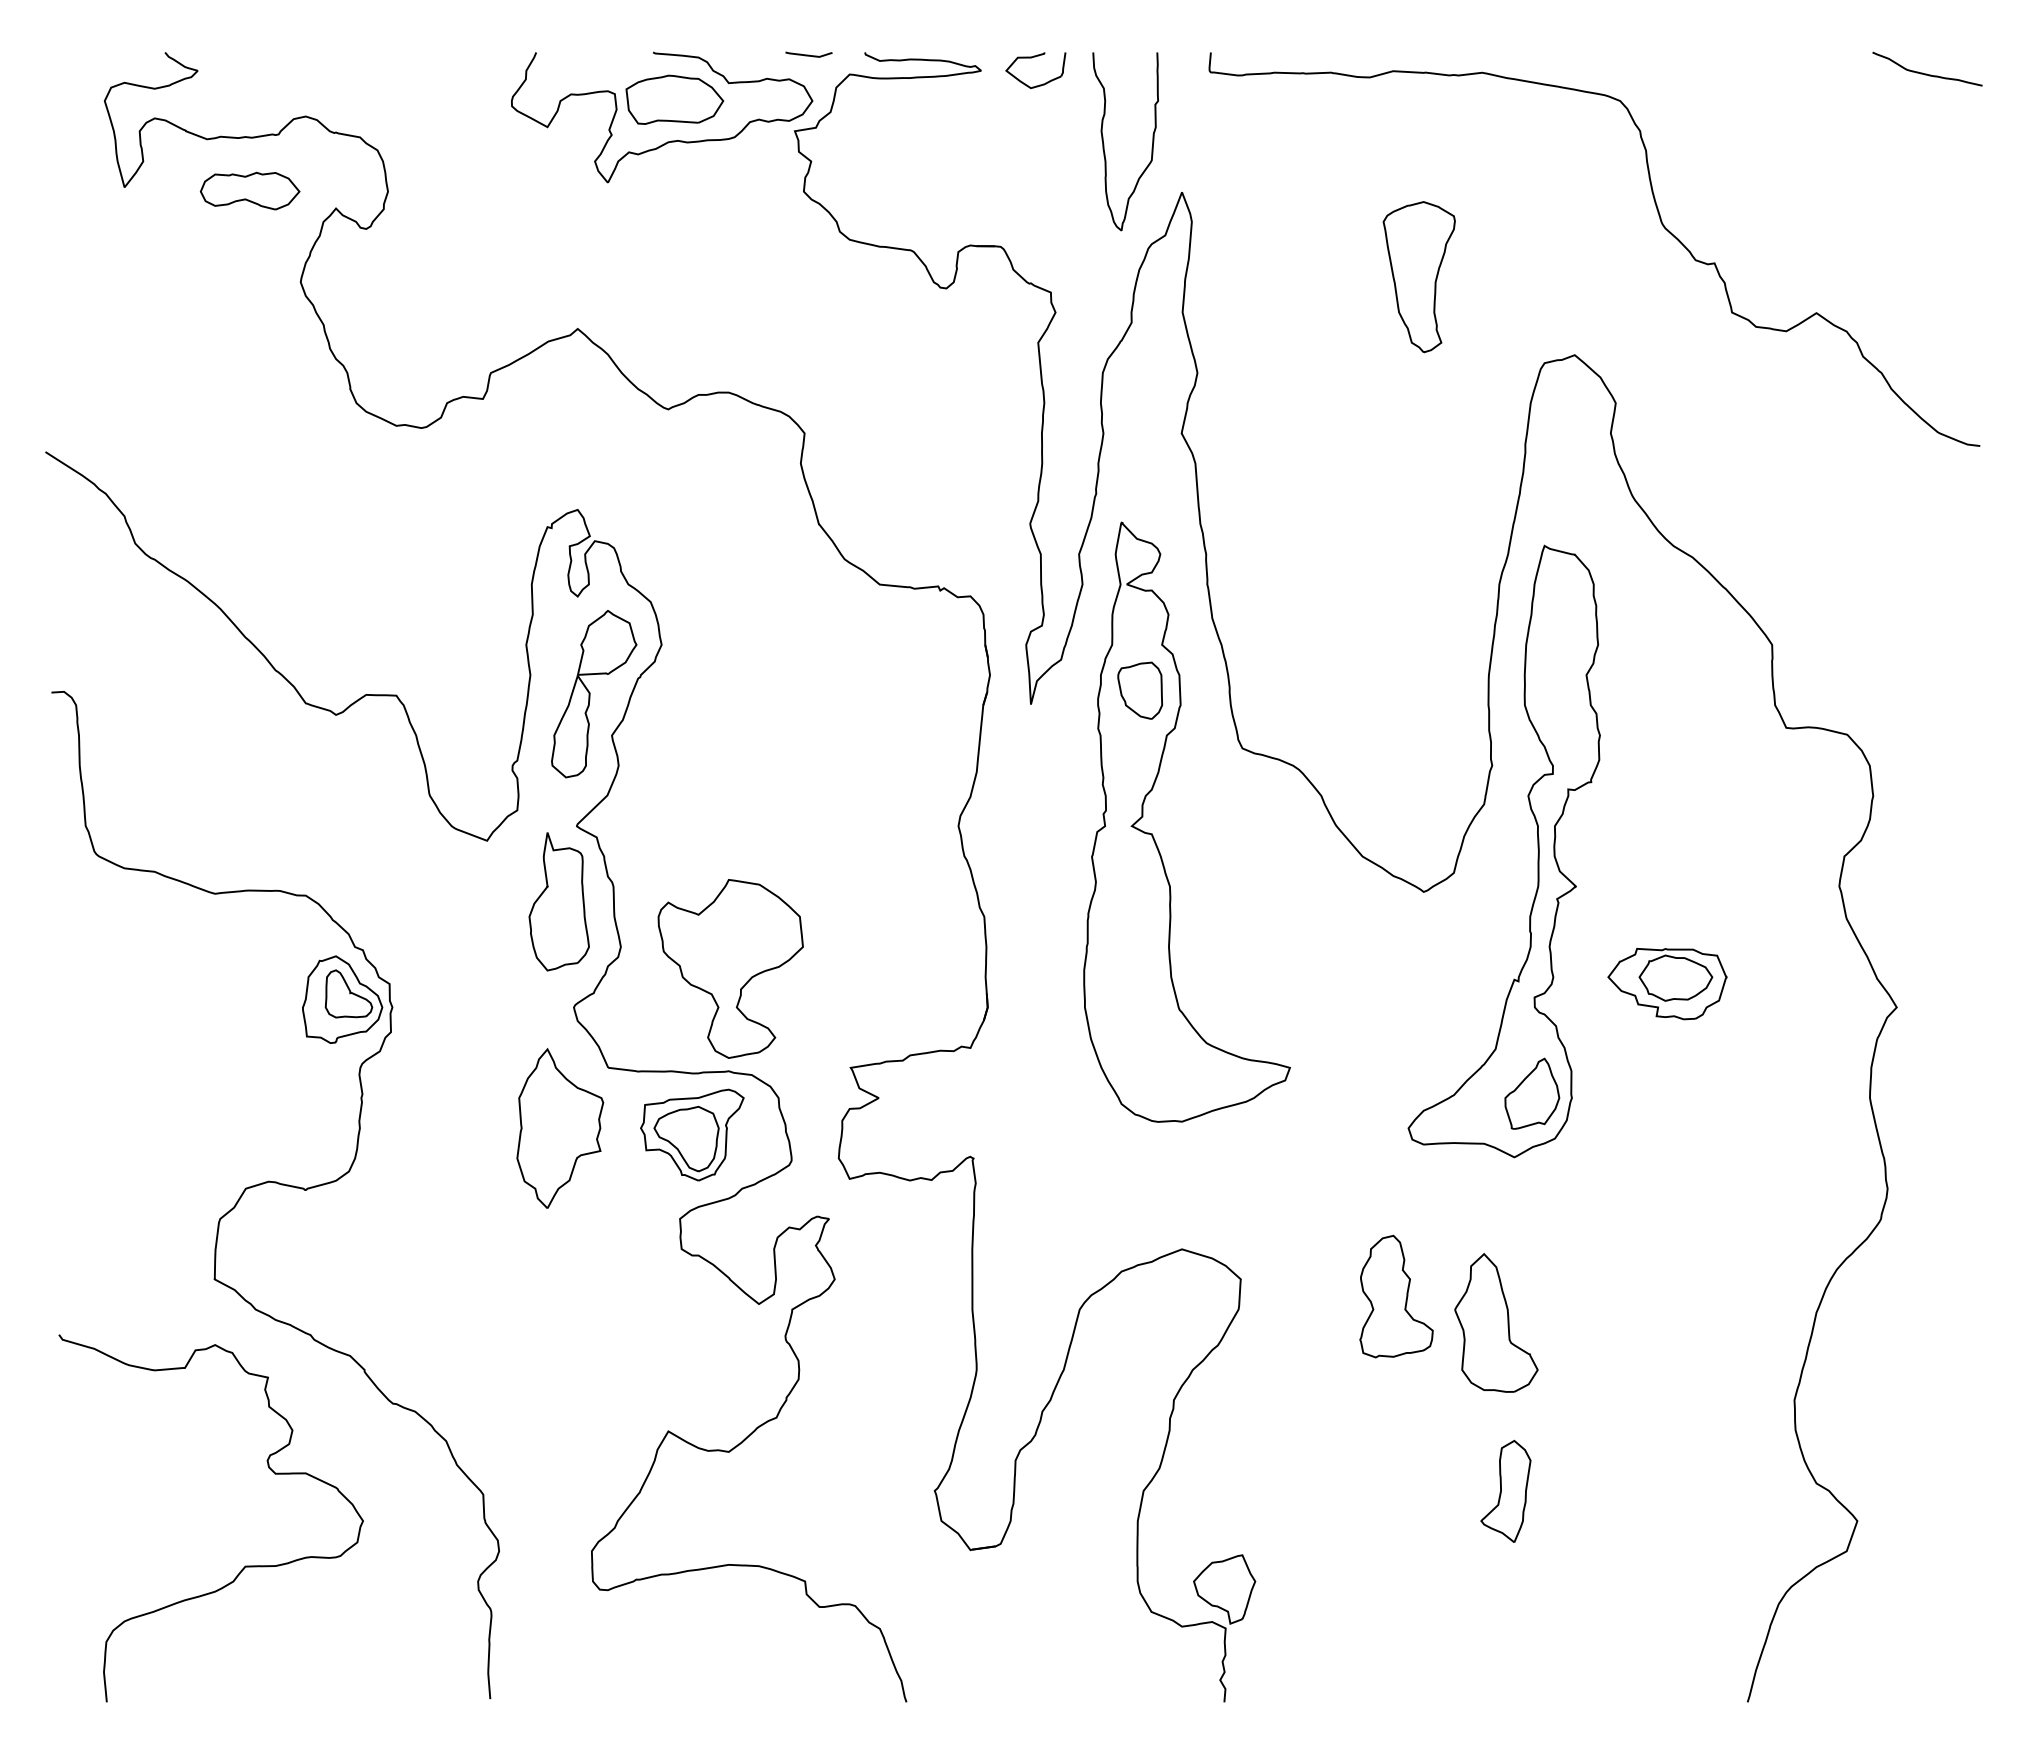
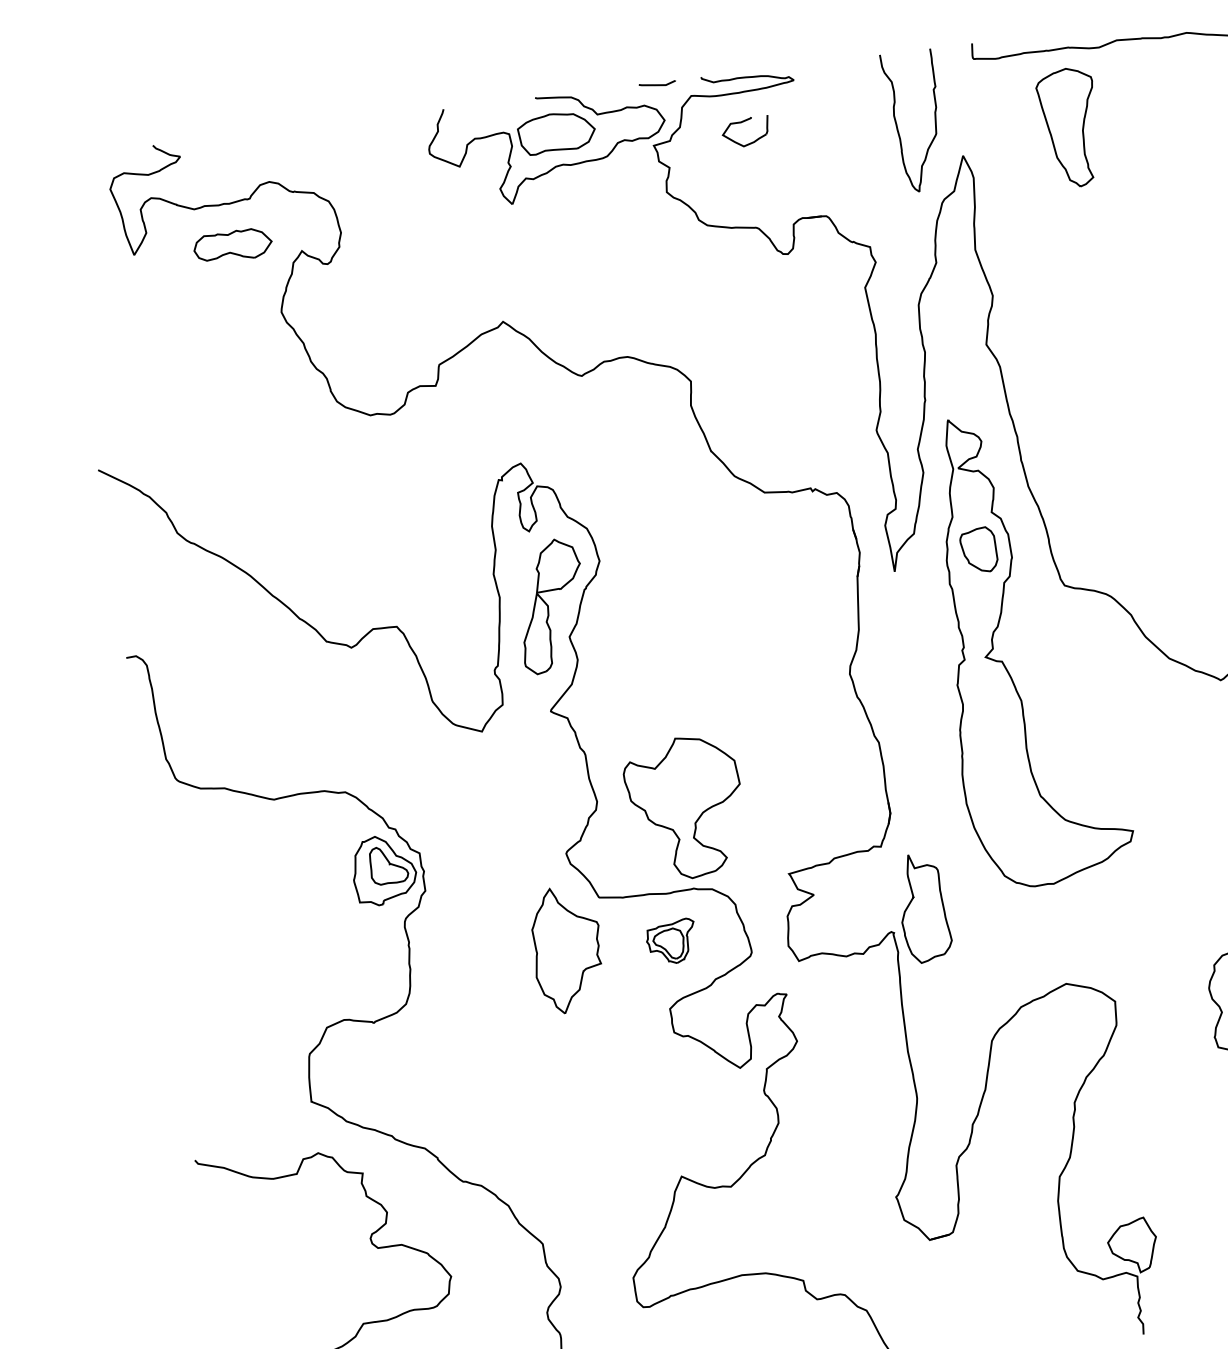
part: (1031, 58) -> (741, 123), moved
part: (1418, 277) -> (1069, 128), moved
part: (558, 901) -> (923, 907), moved
part: (692, 1134) -> (671, 941), size x0.6

